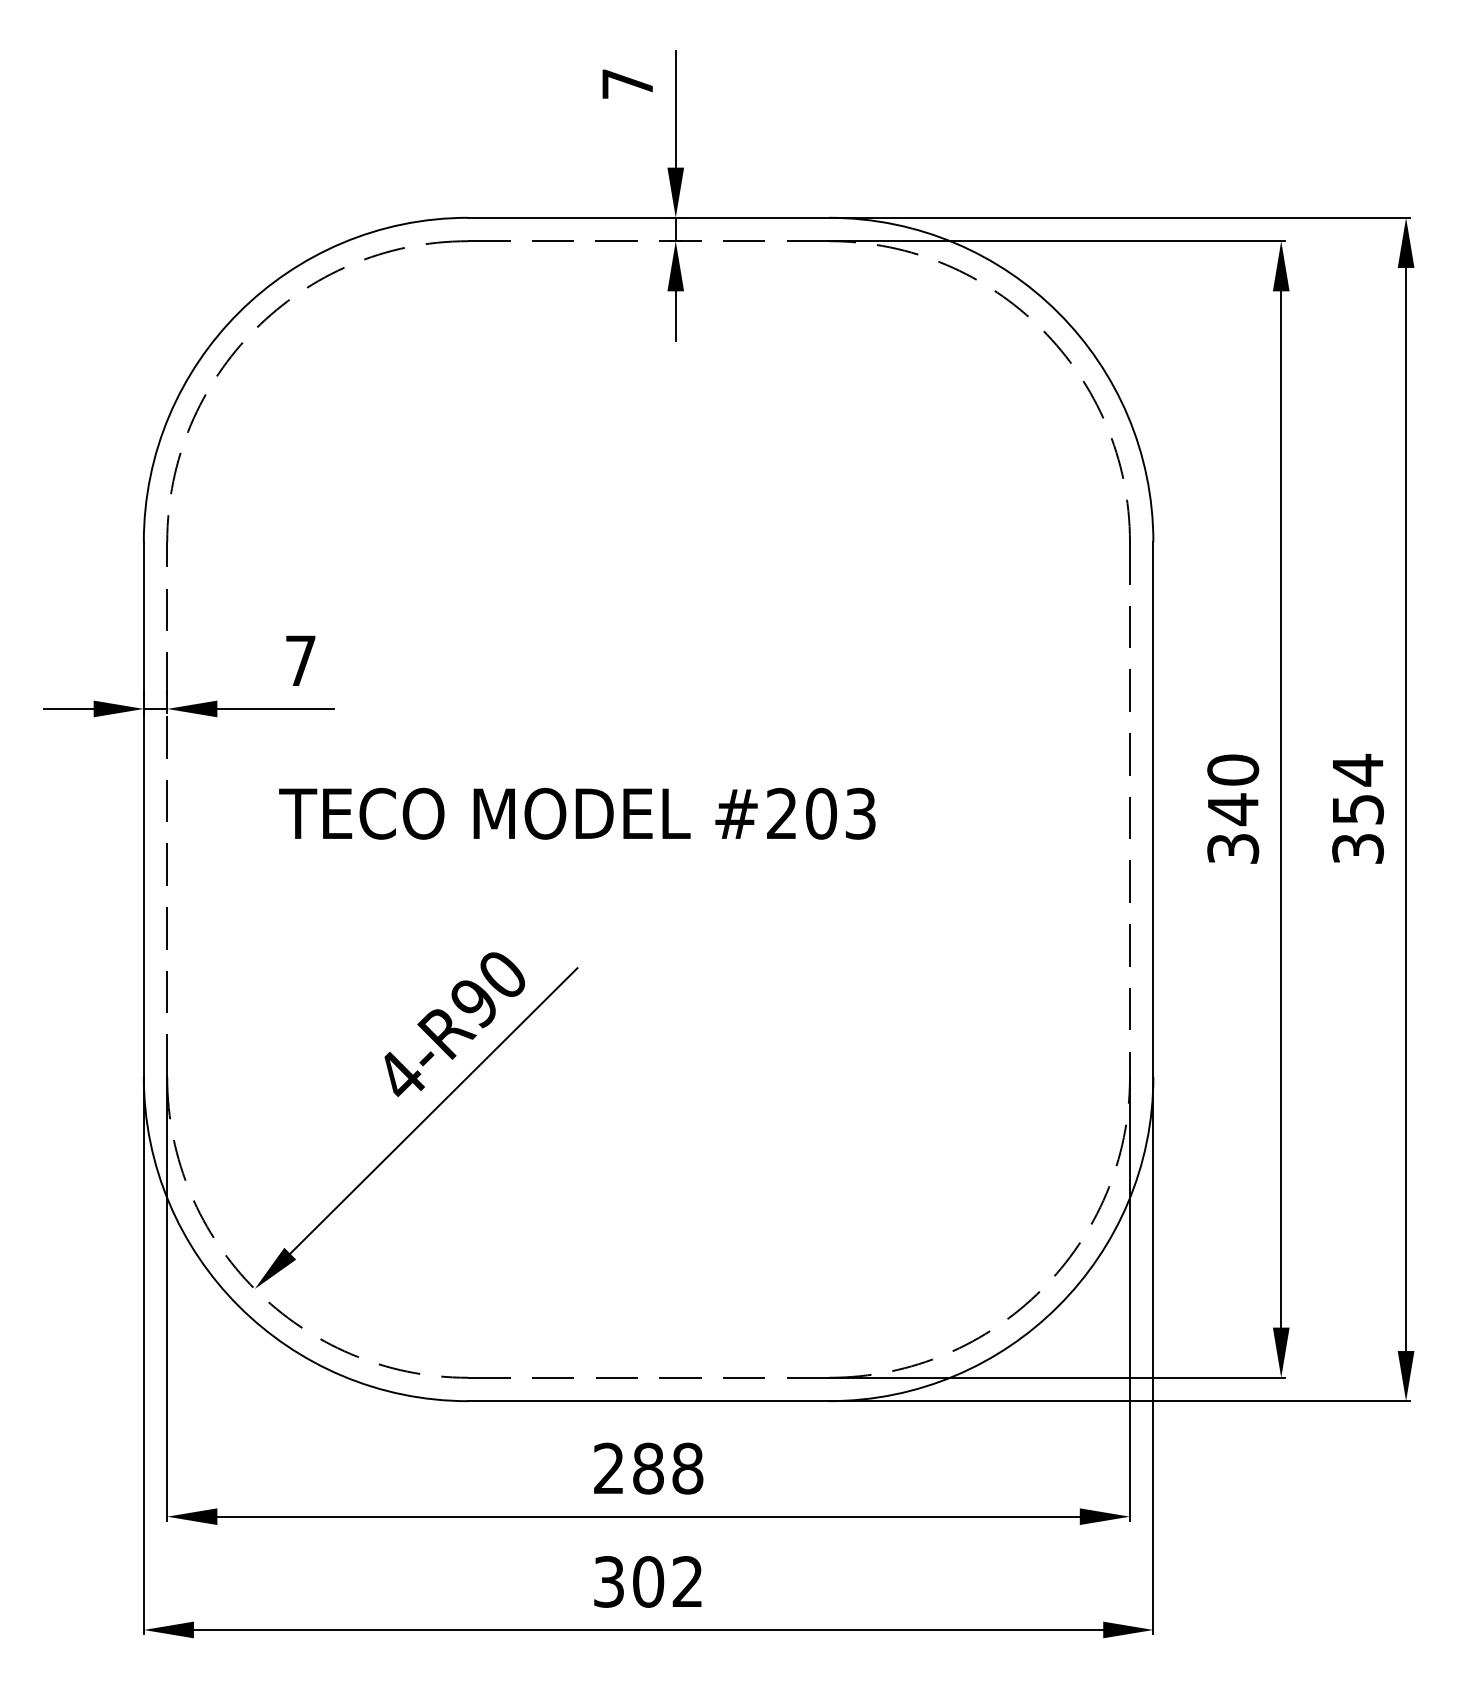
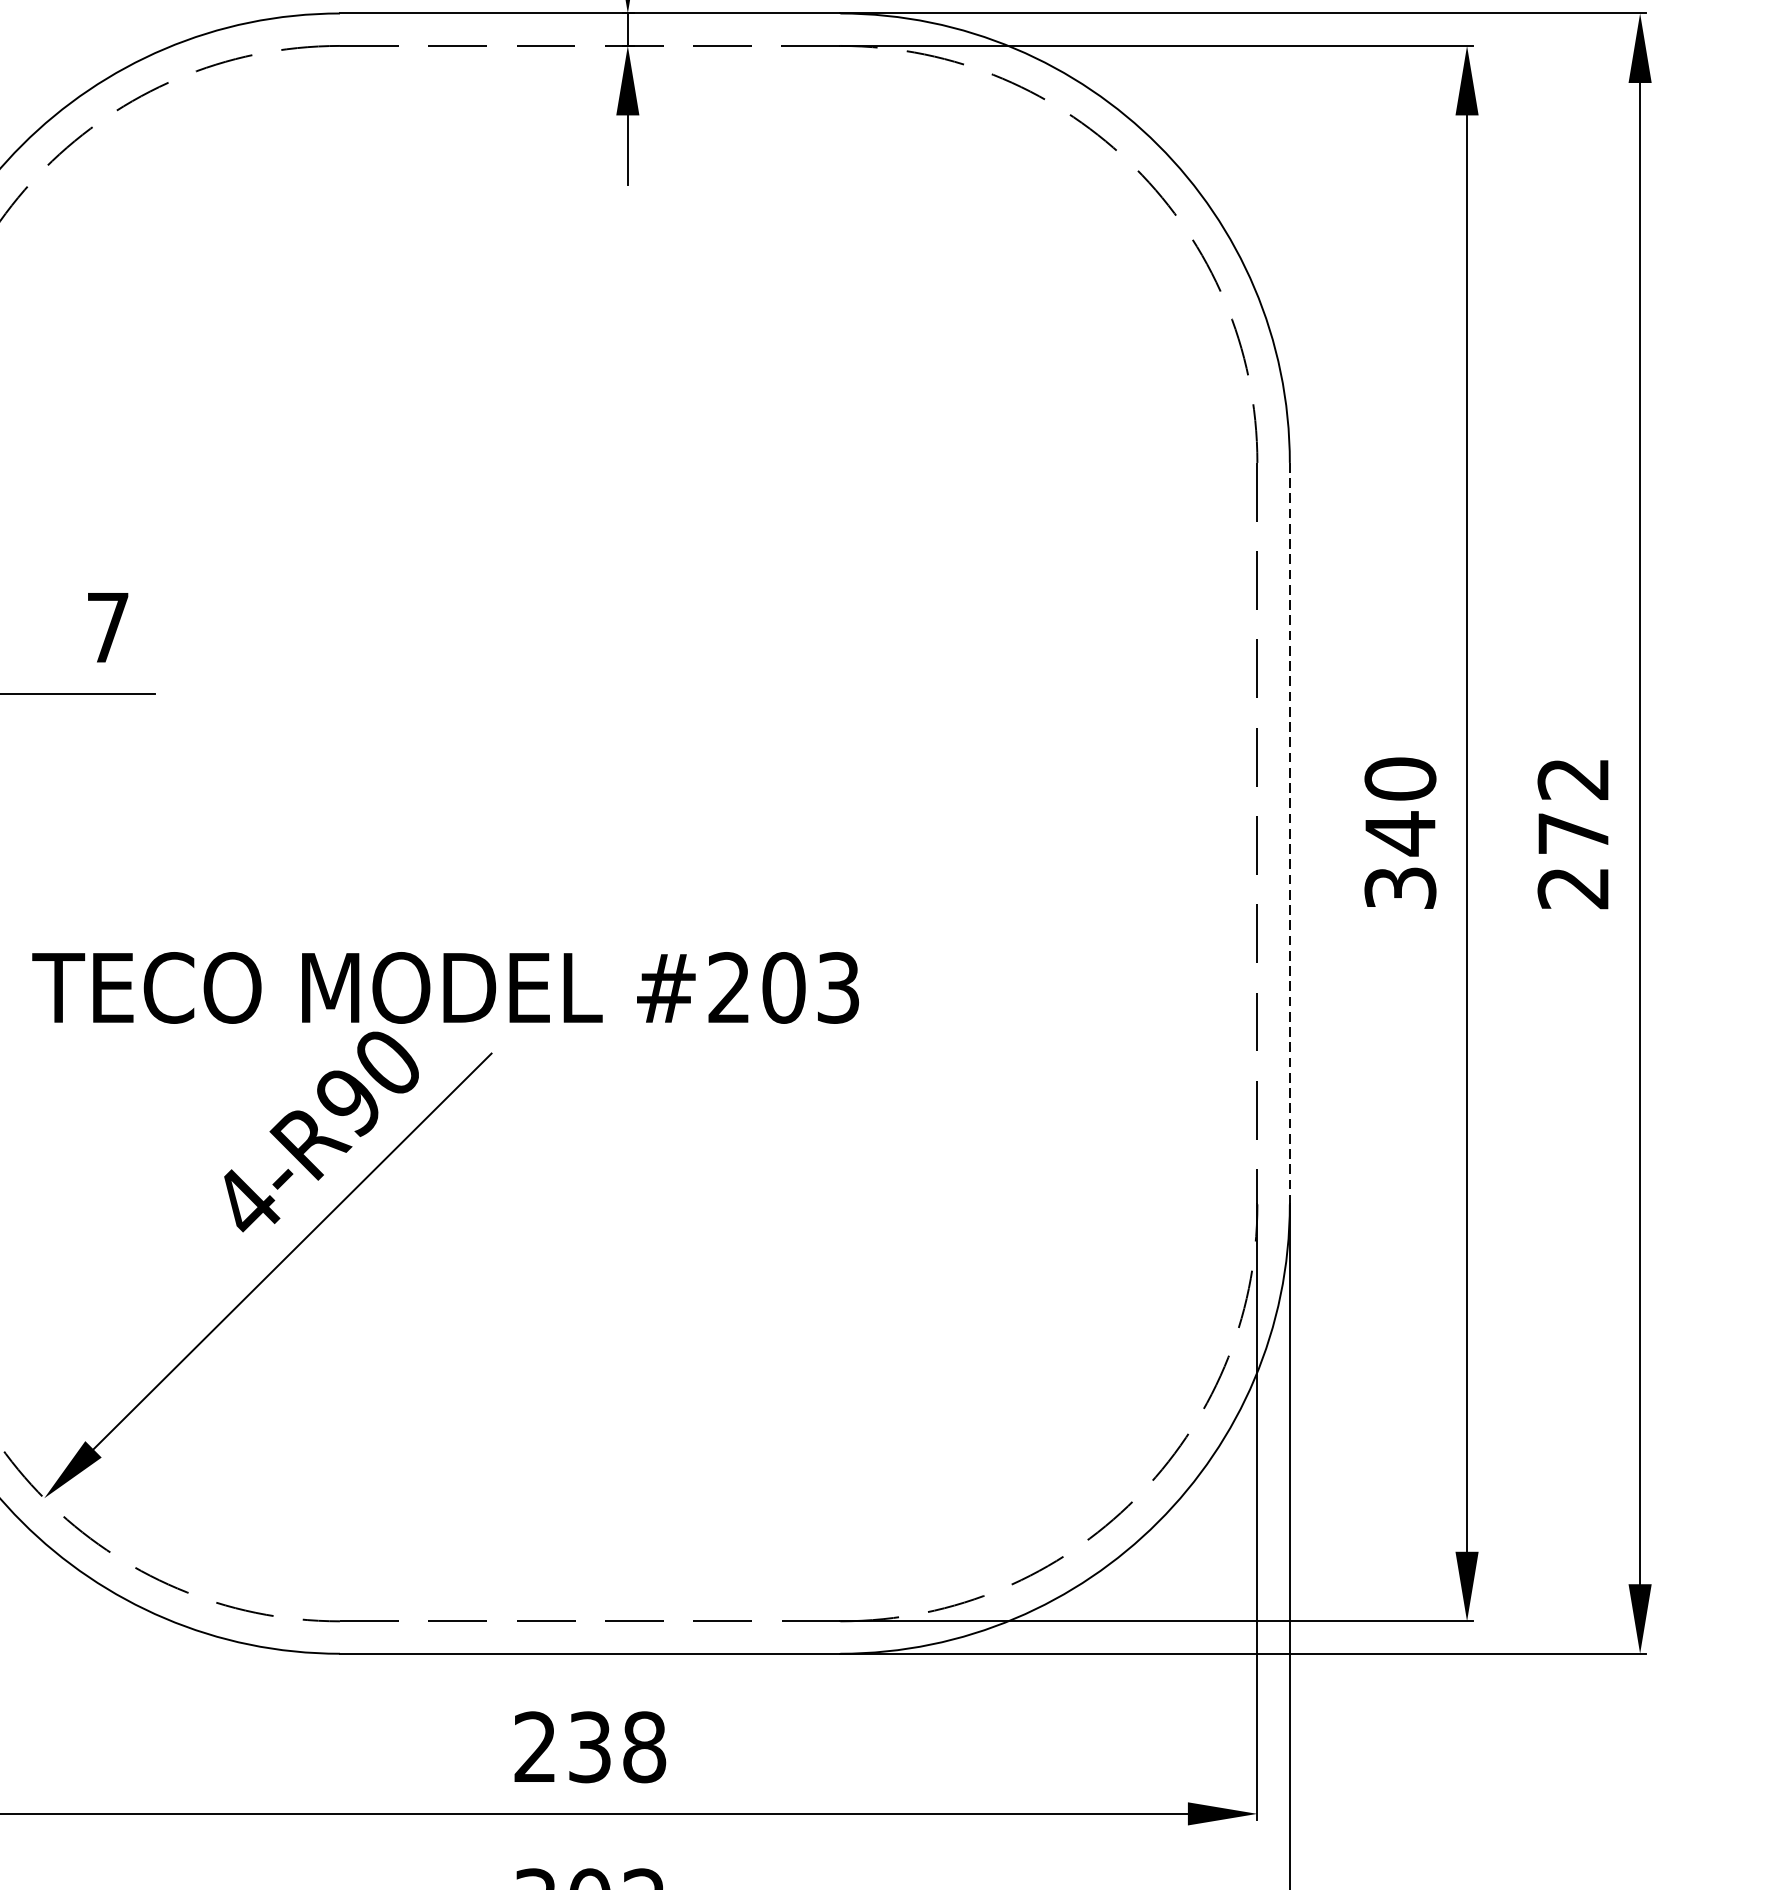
text: (1357, 808) -> (1572, 832), 354 -> 272
line: (1153, 809) -> (1290, 833), solid -> dashed
text: (577, 813) -> (445, 987), moved
text: (648, 1468) -> (590, 1747), 288 -> 238

